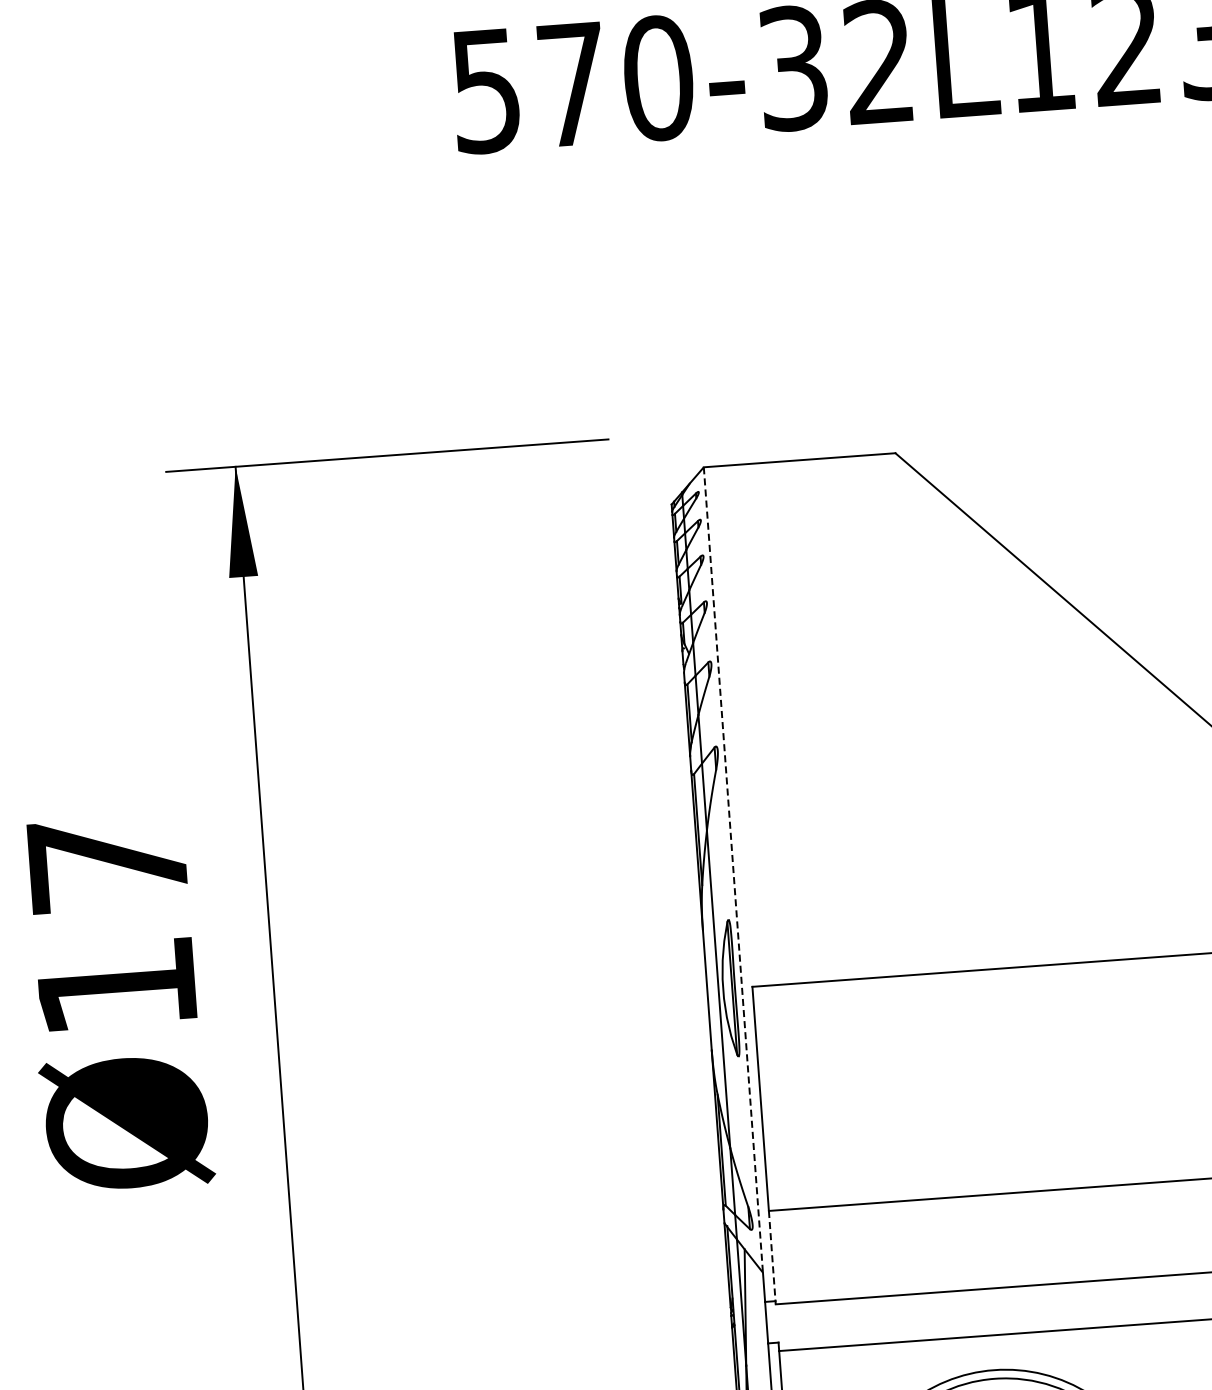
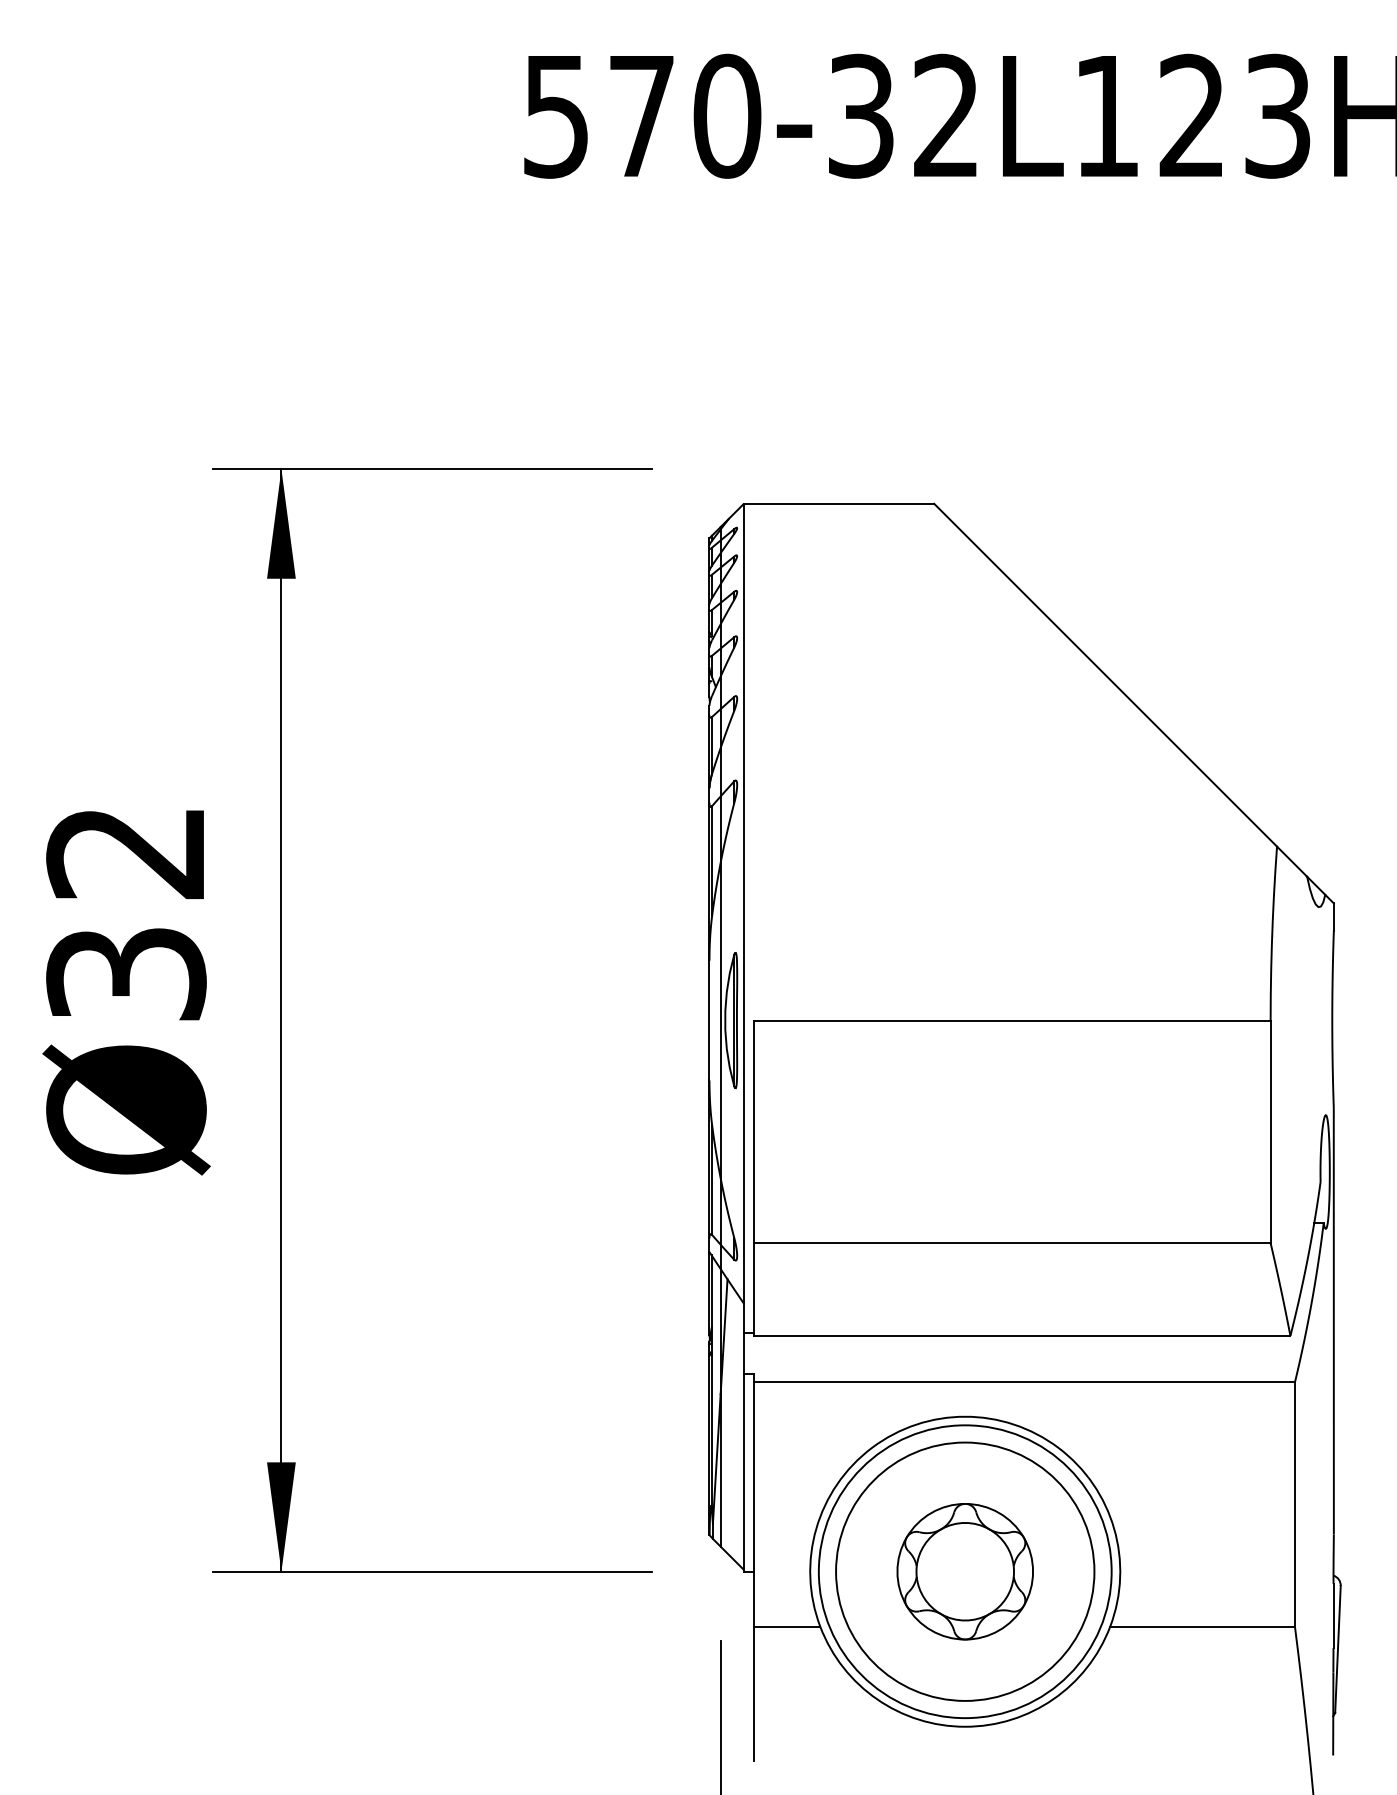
line: (732, 869) -> (743, 903), dashed -> solid
text: (112, 925) -> (126, 913), Ø17 -> Ø32
line: (772, 1258) -> (754, 1290), dashed -> solid

